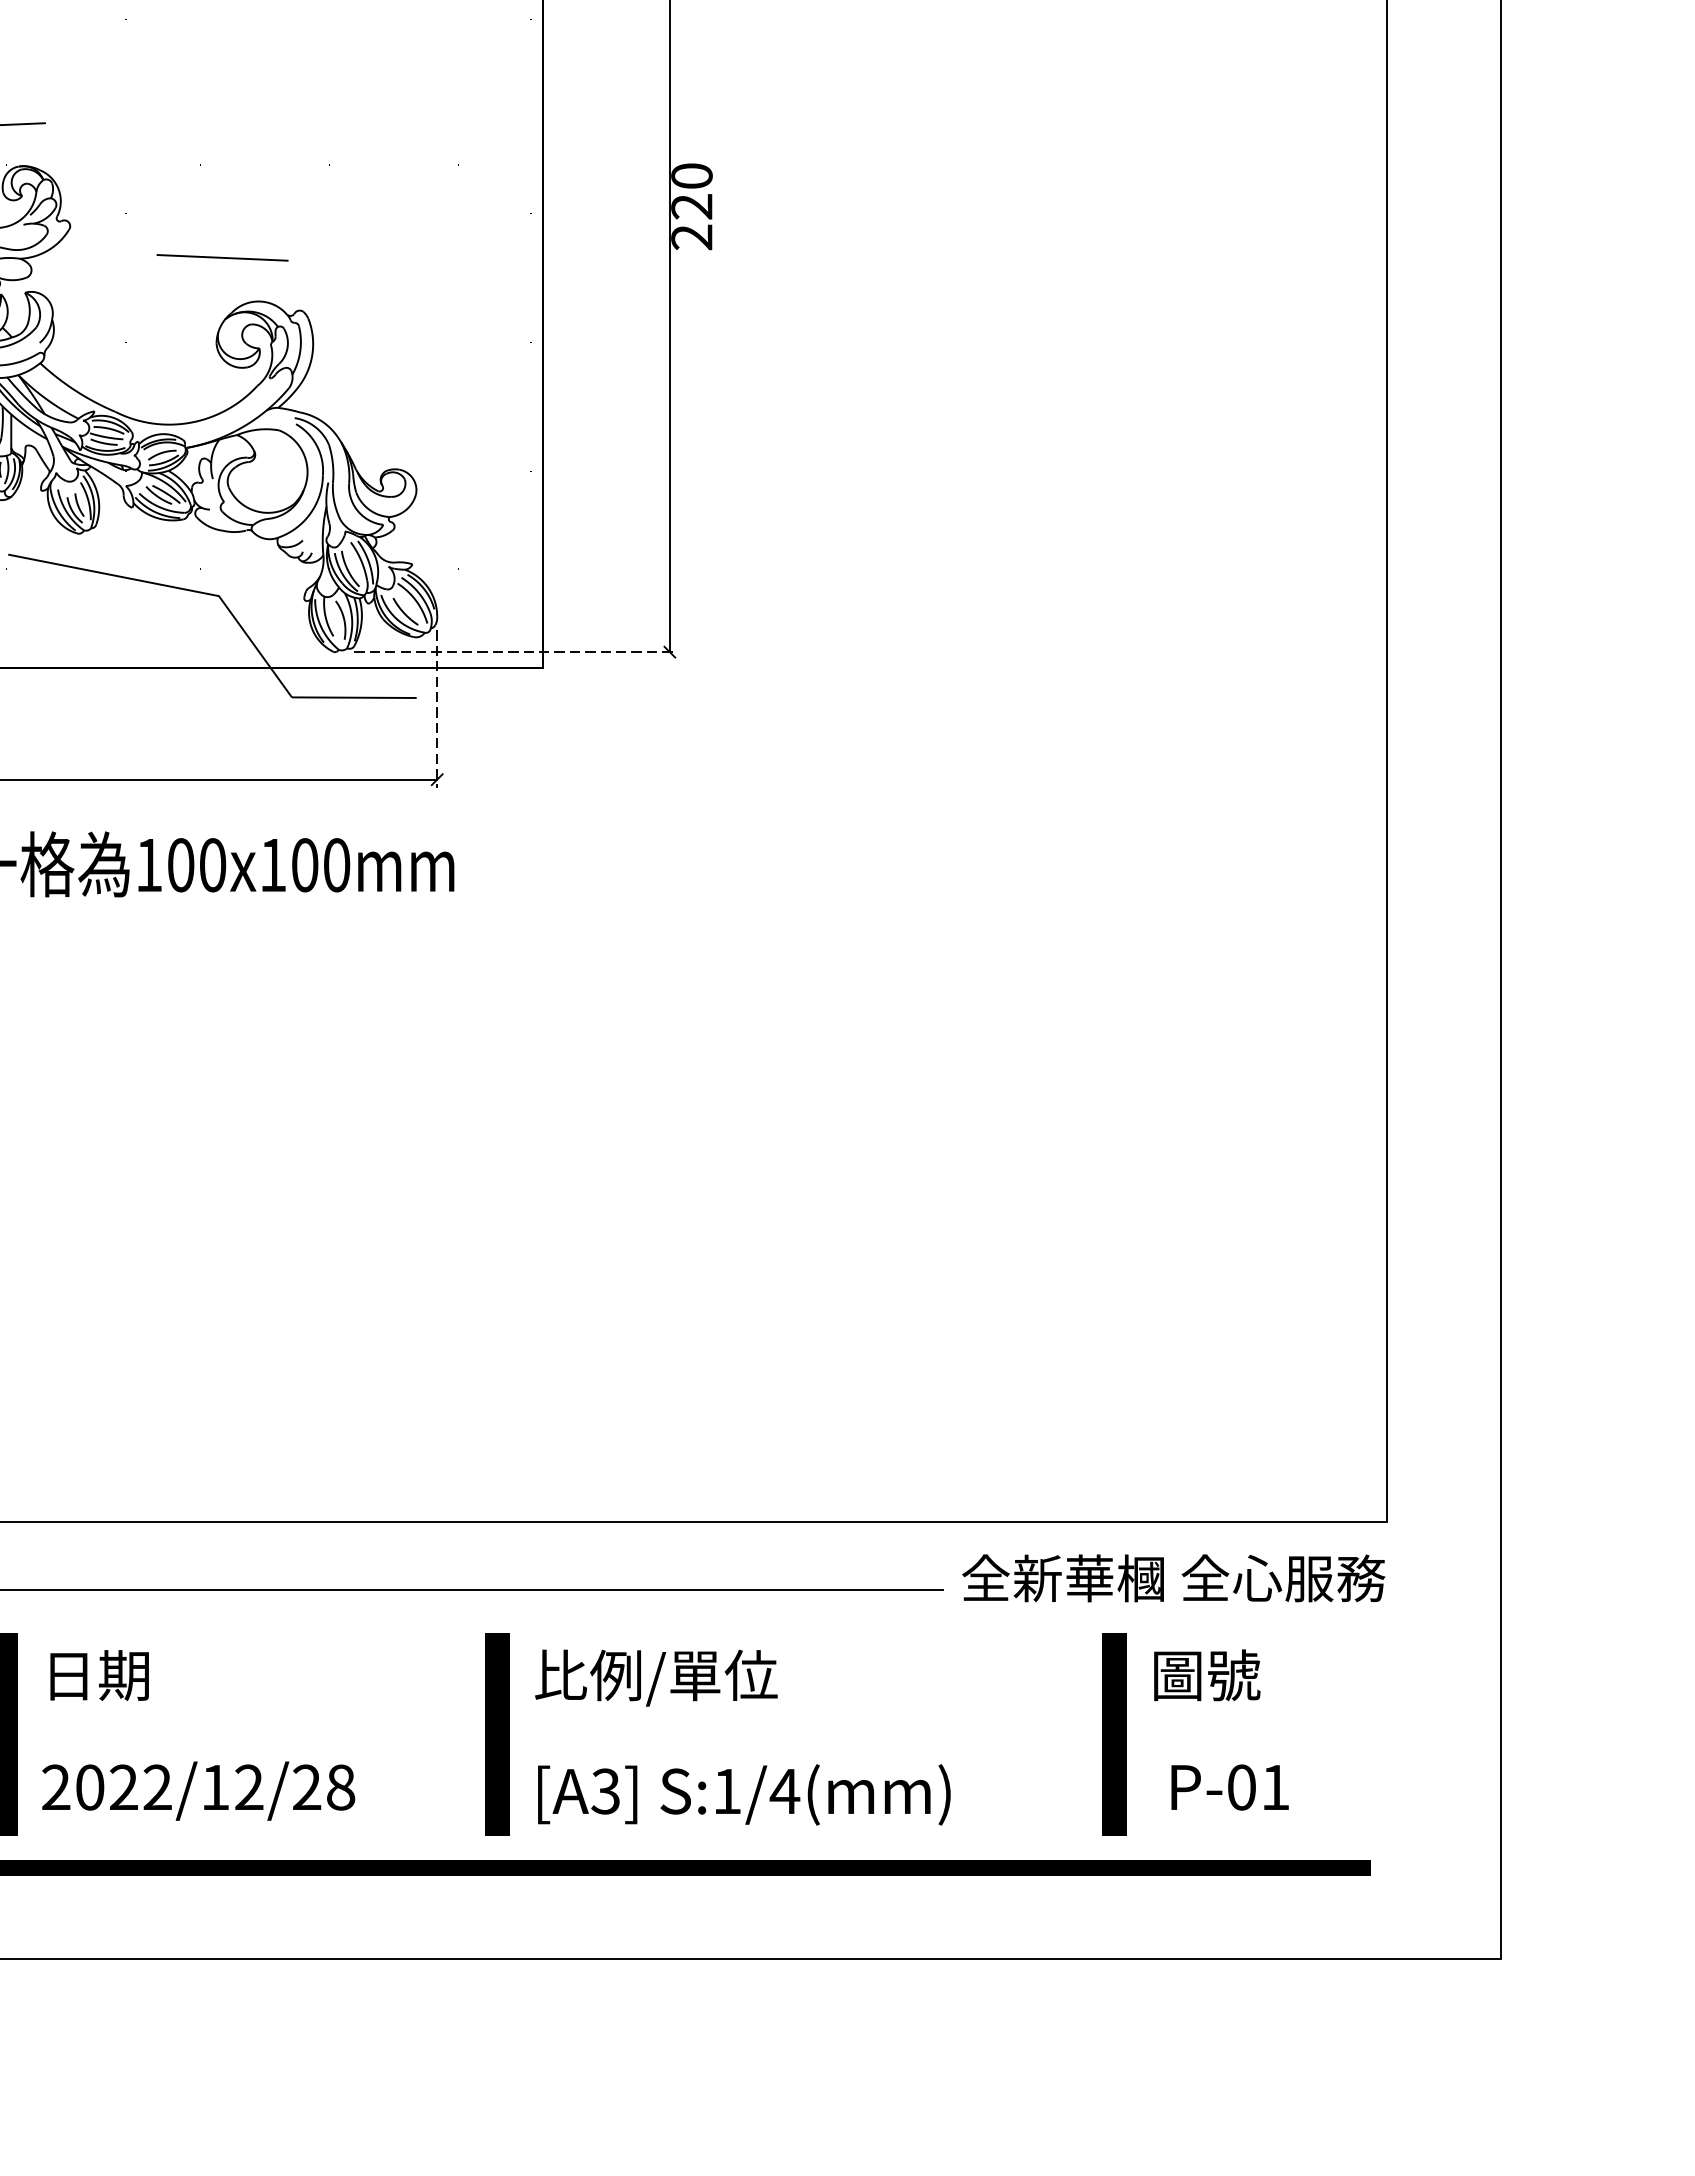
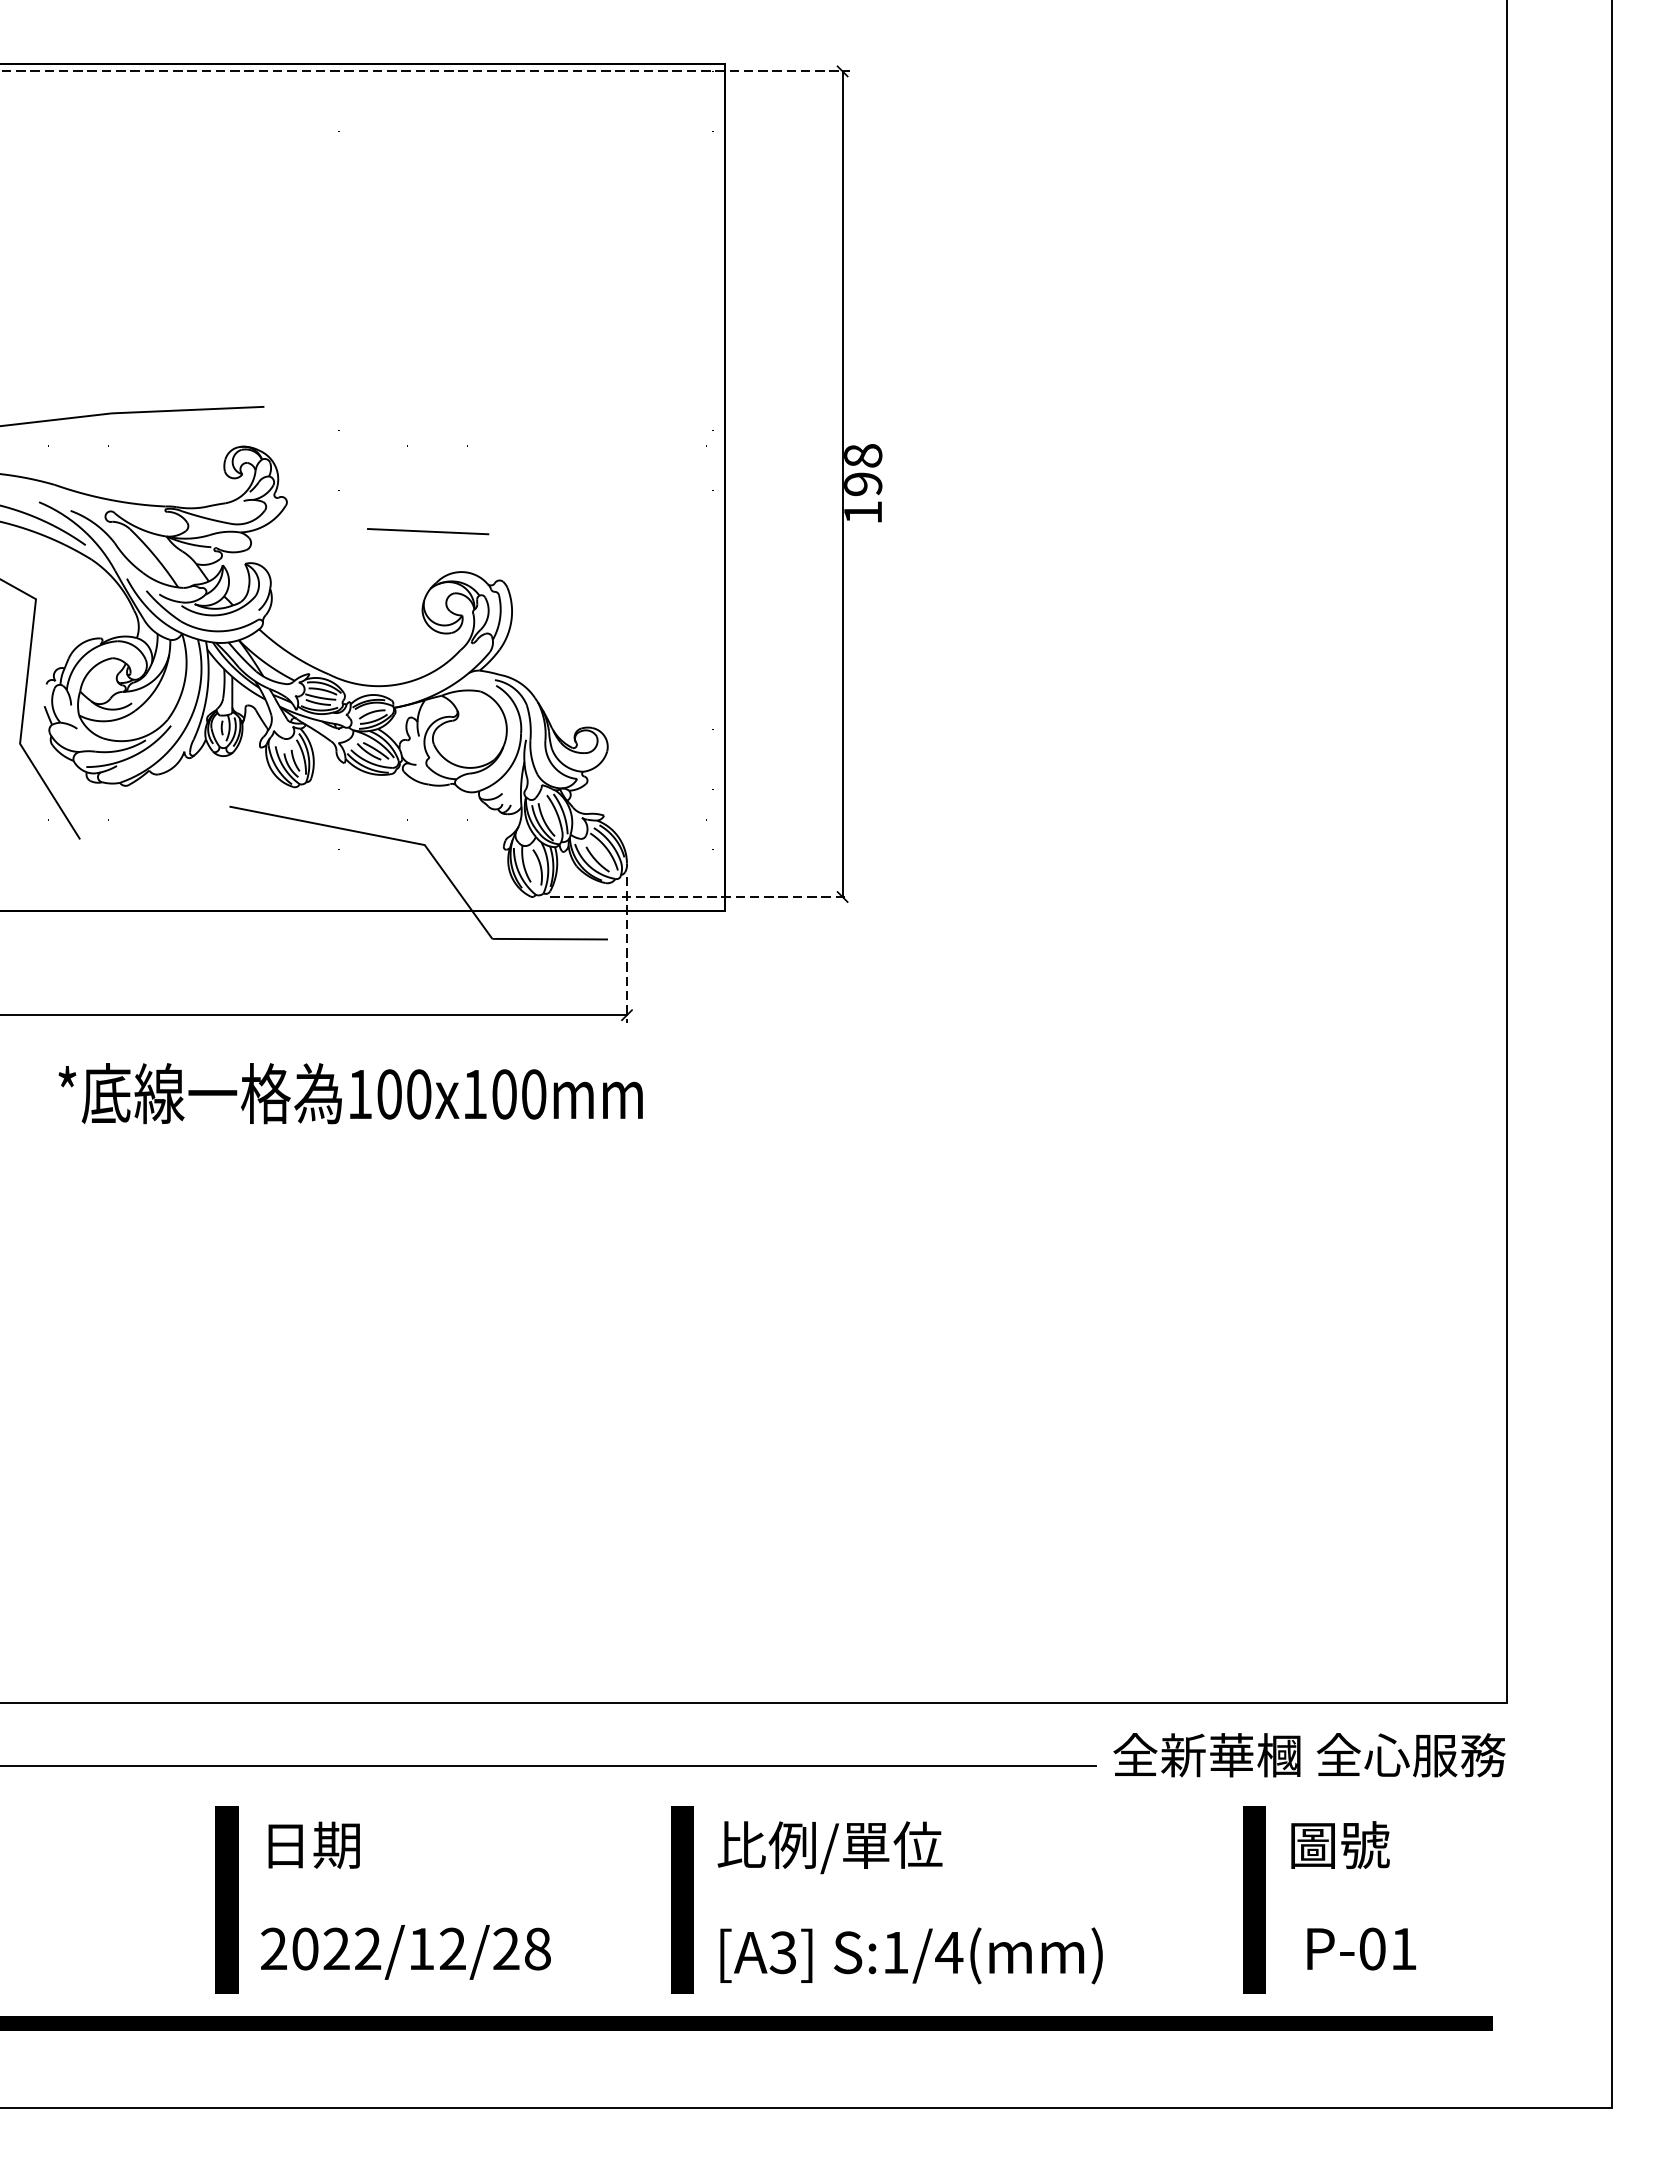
text: (692, 206) -> (863, 484), 220 -> 198

